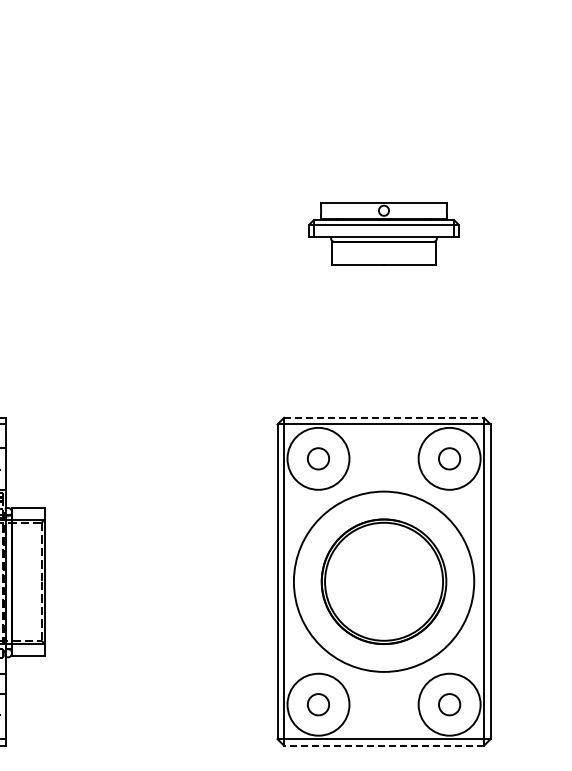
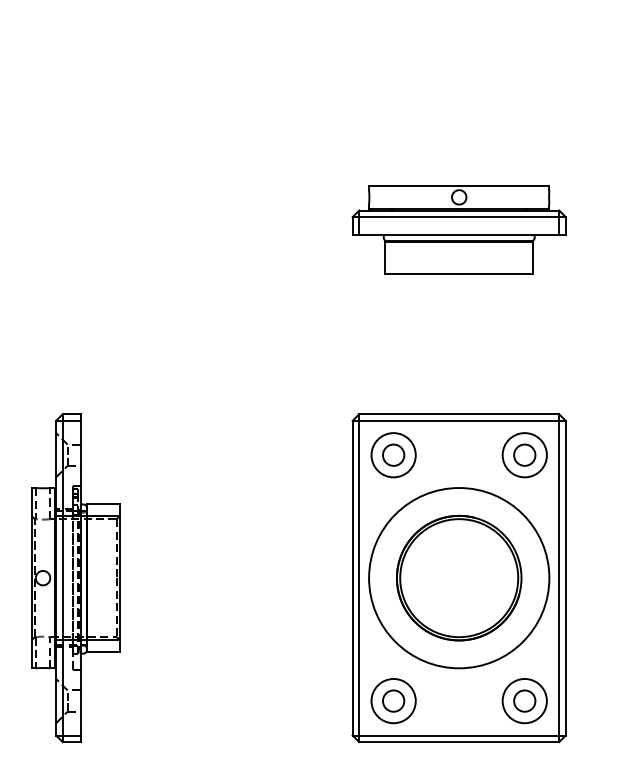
part: (383, 233) -> (458, 229), size x1.43
line: (384, 418) -> (459, 414), dashed -> solid
circle: (318, 459) -> (393, 455), size x0.71
circle: (449, 459) -> (524, 455), size x0.71
circle: (318, 704) -> (393, 700), size x0.71
circle: (449, 704) -> (524, 700), size x0.71
line: (384, 746) -> (459, 742), dashed -> solid

